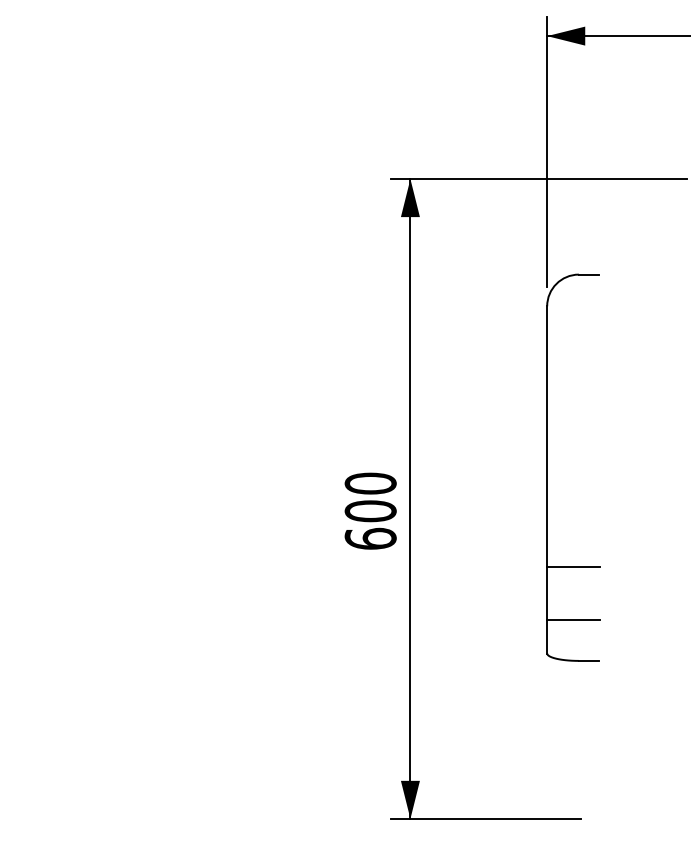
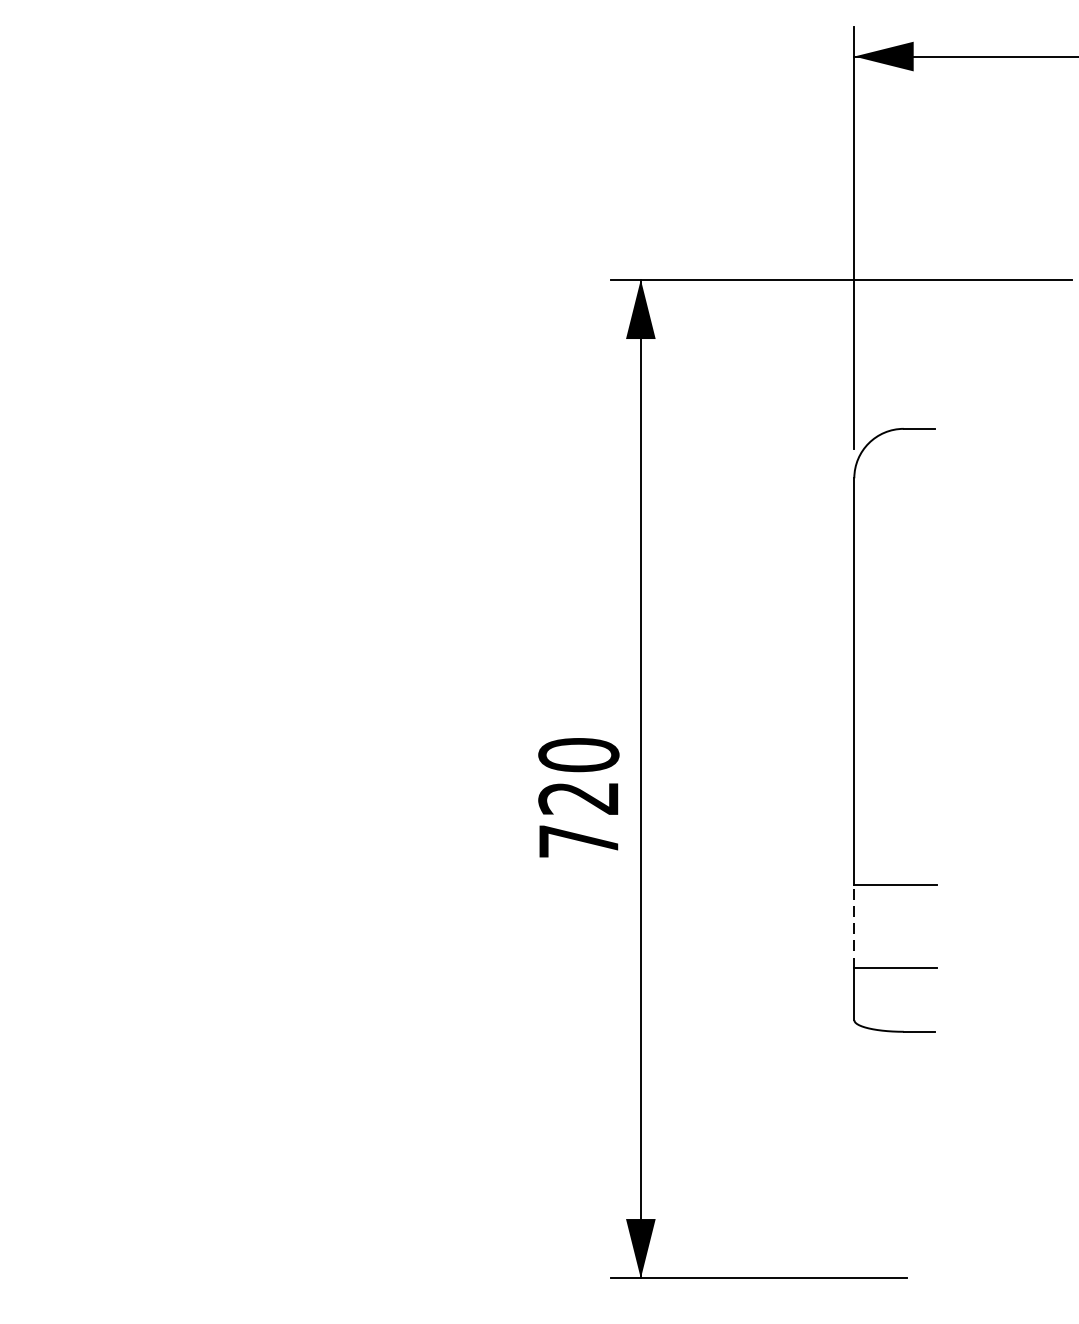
text: (370, 524) -> (578, 818), 600 -> 720
line: (547, 593) -> (854, 926), solid -> dashed

